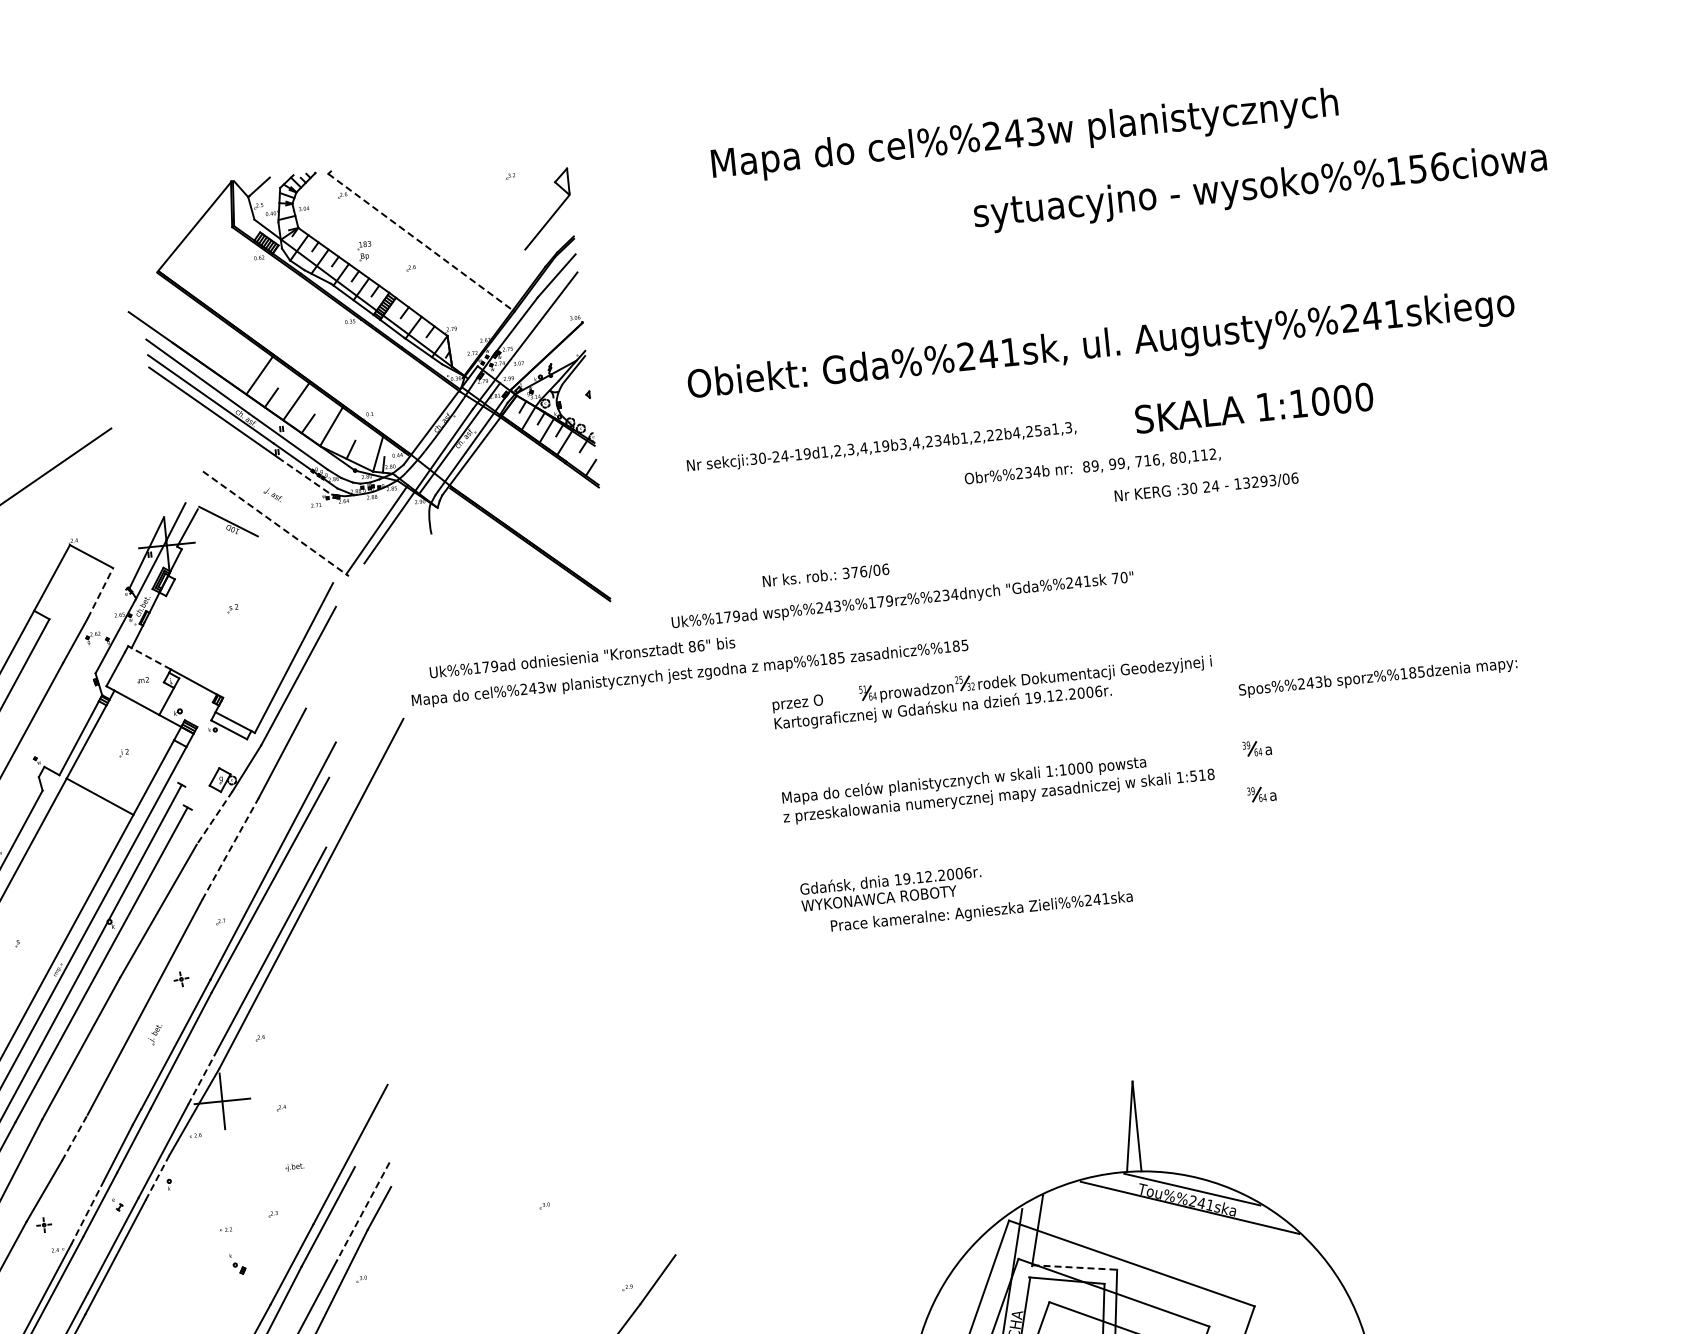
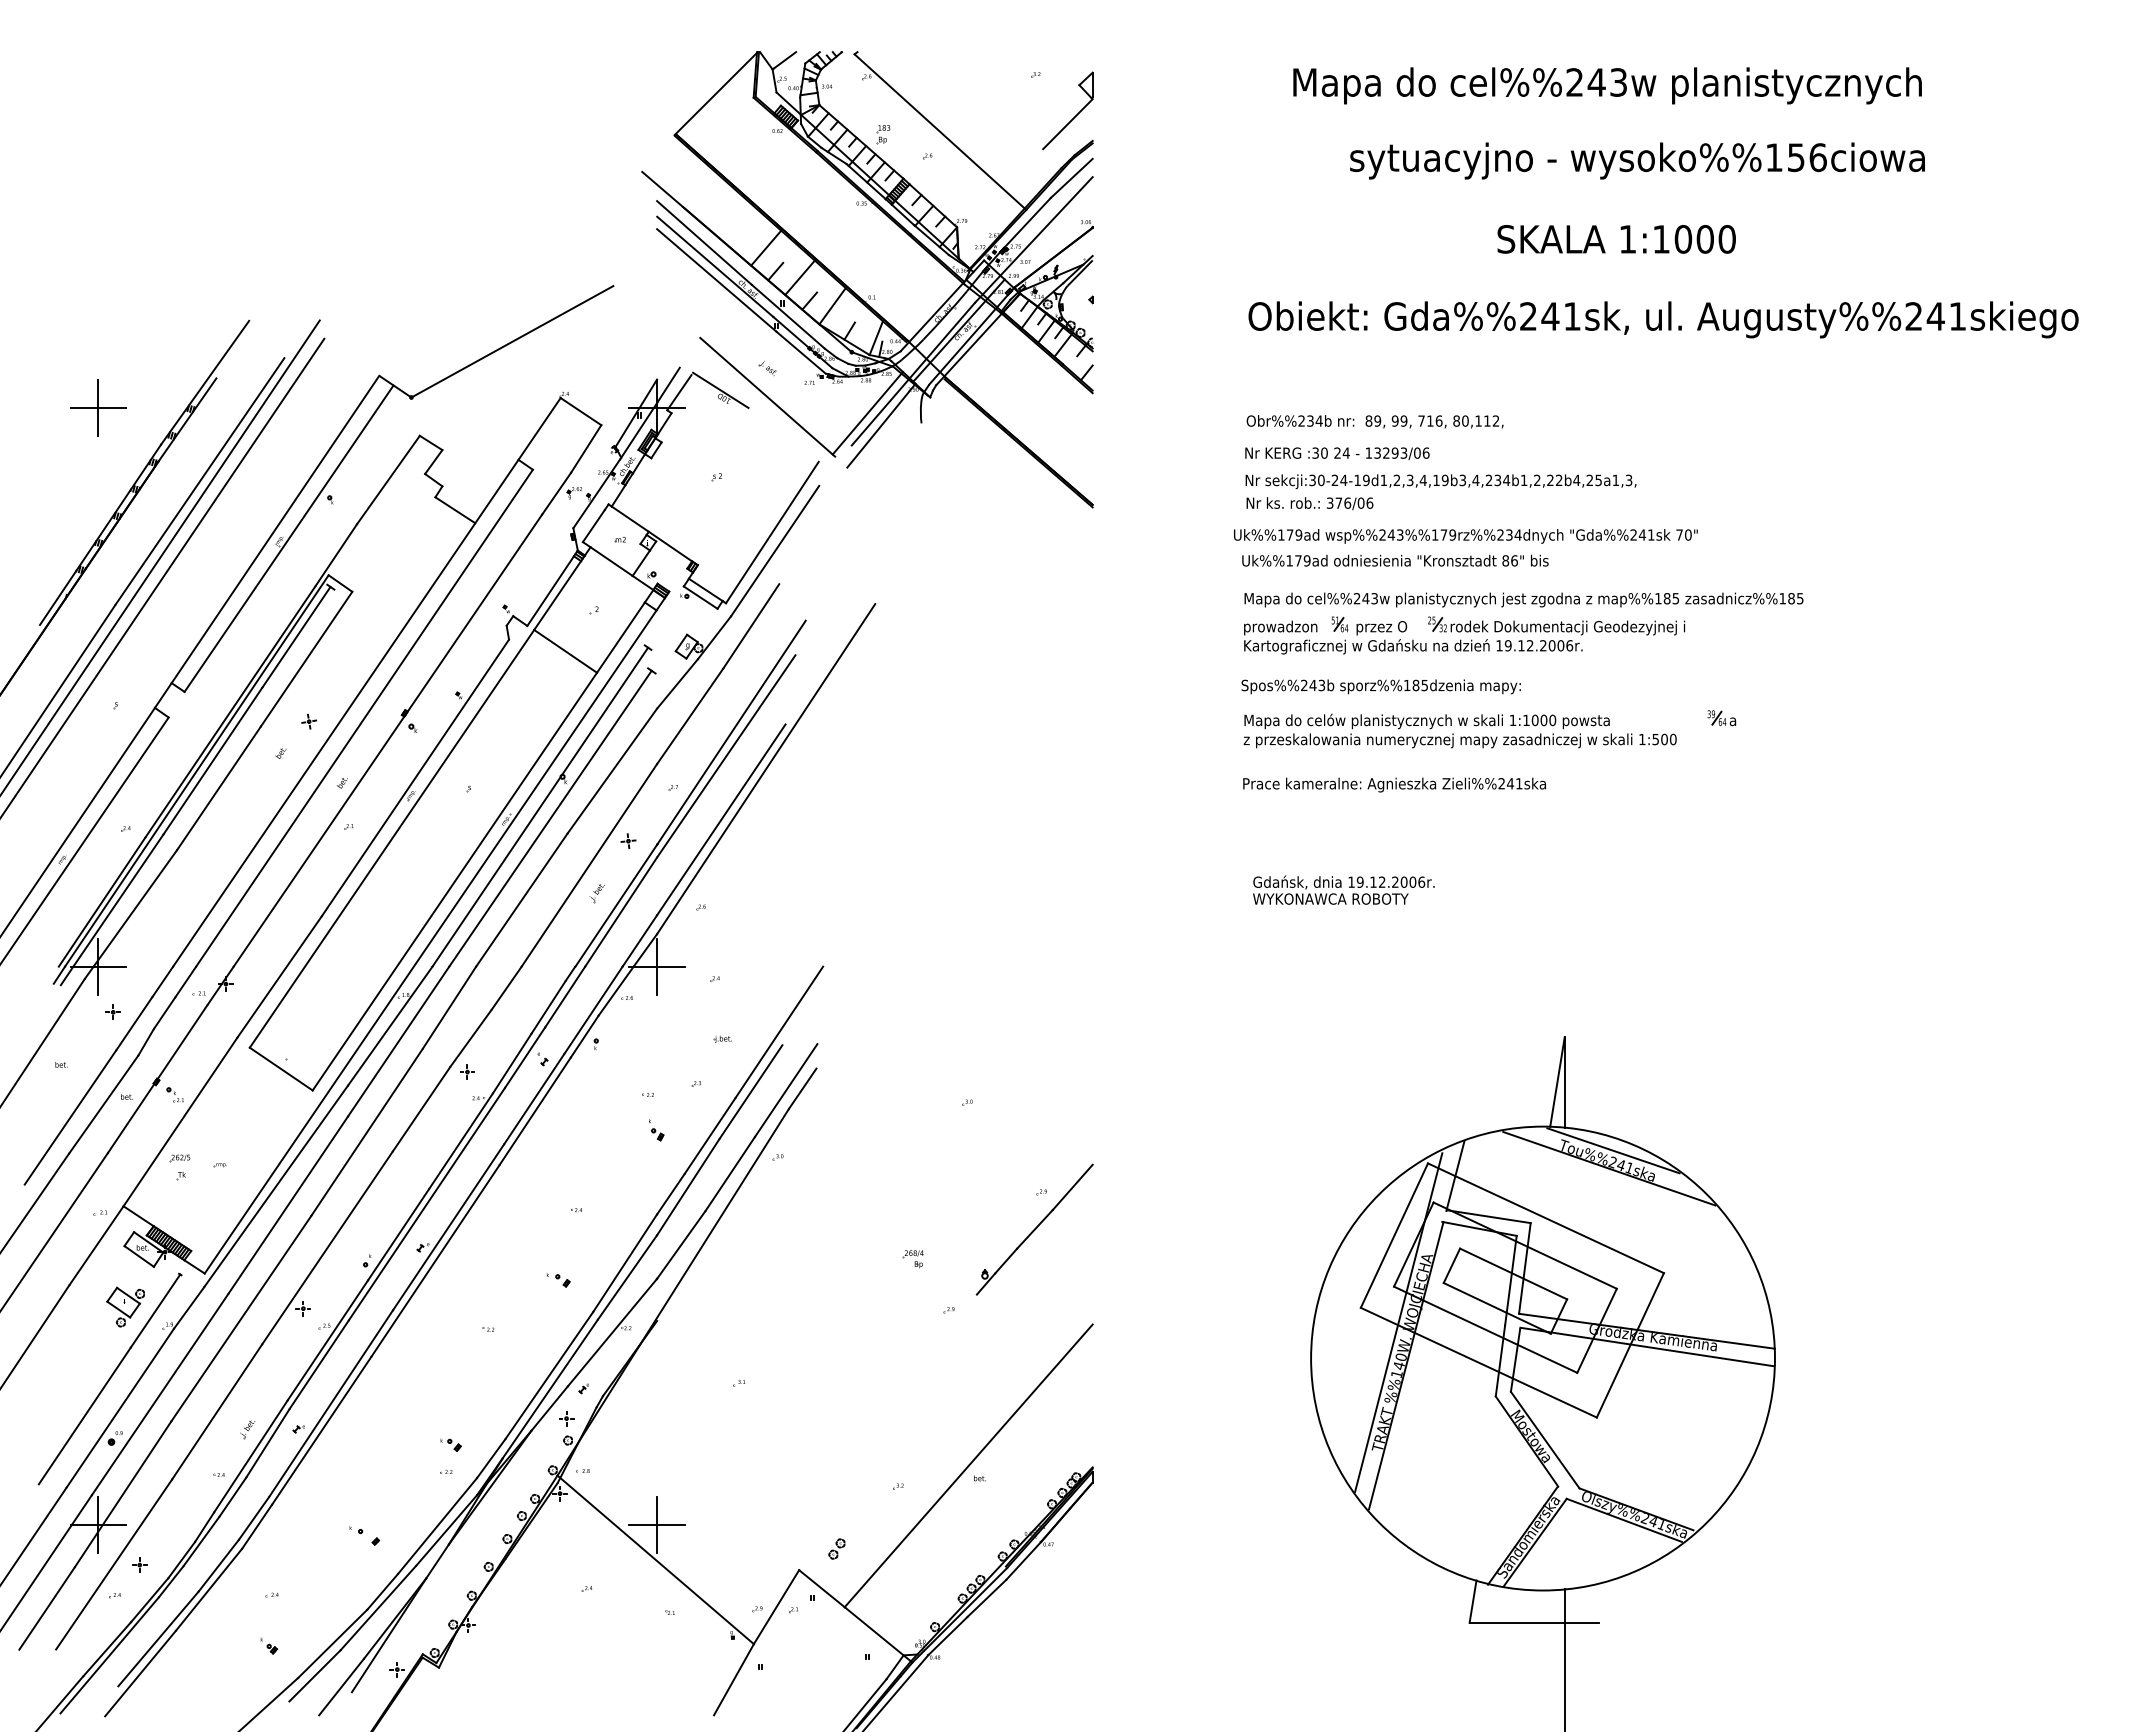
text: (1024, 135) -> (1607, 85), moved
text: (1260, 187) -> (1637, 160), moved
line: (421, 243) -> (940, 132), dashed -> solid
text: (1101, 346) -> (1663, 319), moved
text: (1254, 408) -> (1616, 239), moved
text: (881, 447) -> (1440, 481), moved
text: (1092, 466) -> (1374, 421), moved
line: (305, 475) -> (801, 352), dashed -> solid
text: (1206, 487) -> (1337, 453), moved
line: (275, 524) -> (767, 397), dashed -> solid
line: (391, 540) -> (881, 425), added
line: (100, 592) -> (586, 448), dashed -> solid
text: (902, 601) -> (1465, 536), moved
text: (582, 657) -> (1395, 560), moved
line: (150, 658) -> (629, 518), dashed -> solid
text: (689, 673) -> (1523, 599), moved
text: (1377, 677) -> (1380, 686), moved
text: (916, 691) -> (1388, 627), prowadzon -> przez O
text: (815, 700) -> (1287, 626), przez O -> prowadzon
text: (1206, 774) -> (1668, 739), 1:518 -> 1:500
part: (1261, 794) -> (1721, 764), removed
line: (214, 818) -> (677, 684), dashed -> solid
line: (230, 848) -> (690, 715), dashed -> solid
text: (890, 887) -> (1343, 889), moved
text: (981, 911) -> (1394, 784), moved
line: (202, 1077) -> (639, 940), dashed -> solid
line: (74, 1137) -> (506, 987), dashed -> solid
line: (158, 1177) -> (585, 1036), dashed -> solid
line: (363, 1211) -> (786, 1090), dashed -> solid
line: (88, 1212) -> (512, 1063), dashed -> solid
line: (1075, 1267) -> (1489, 1216), dashed -> solid

